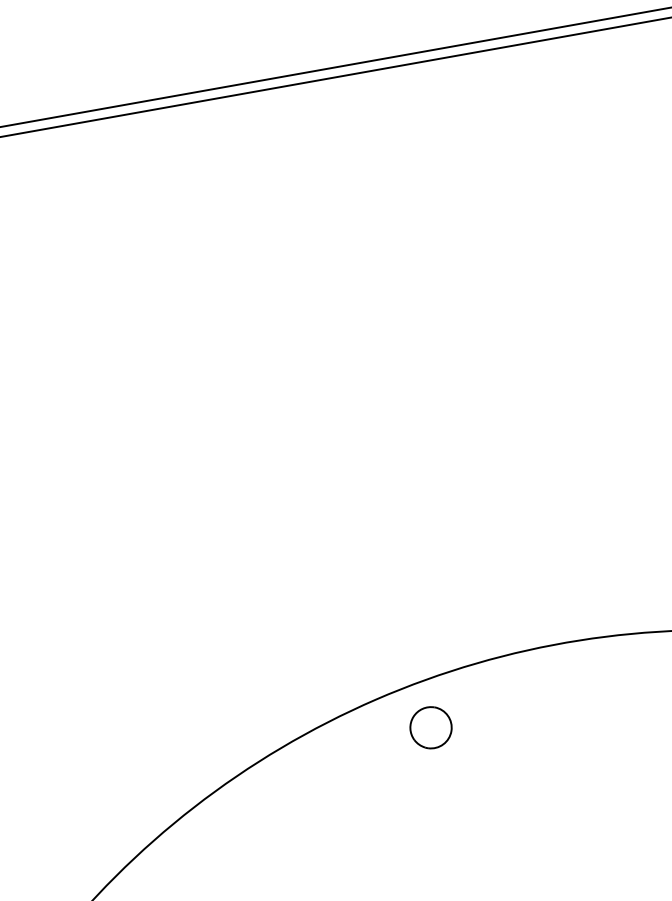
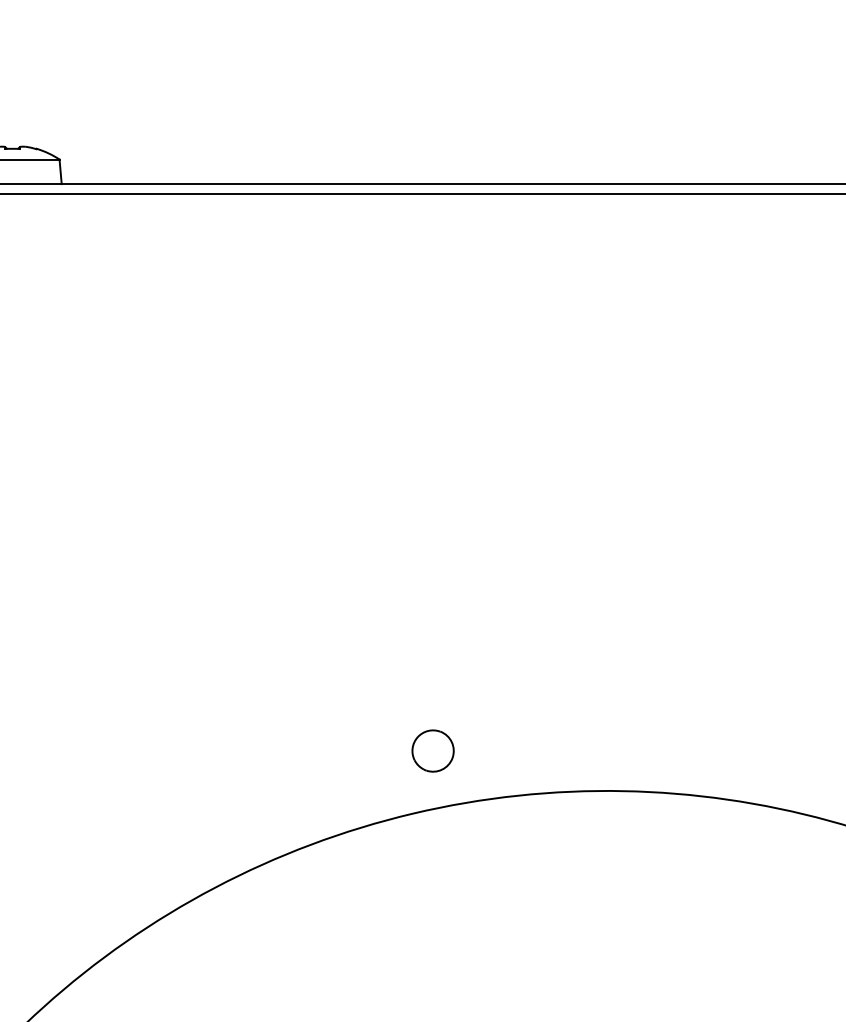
part: (430, 727) -> (432, 750), moved

